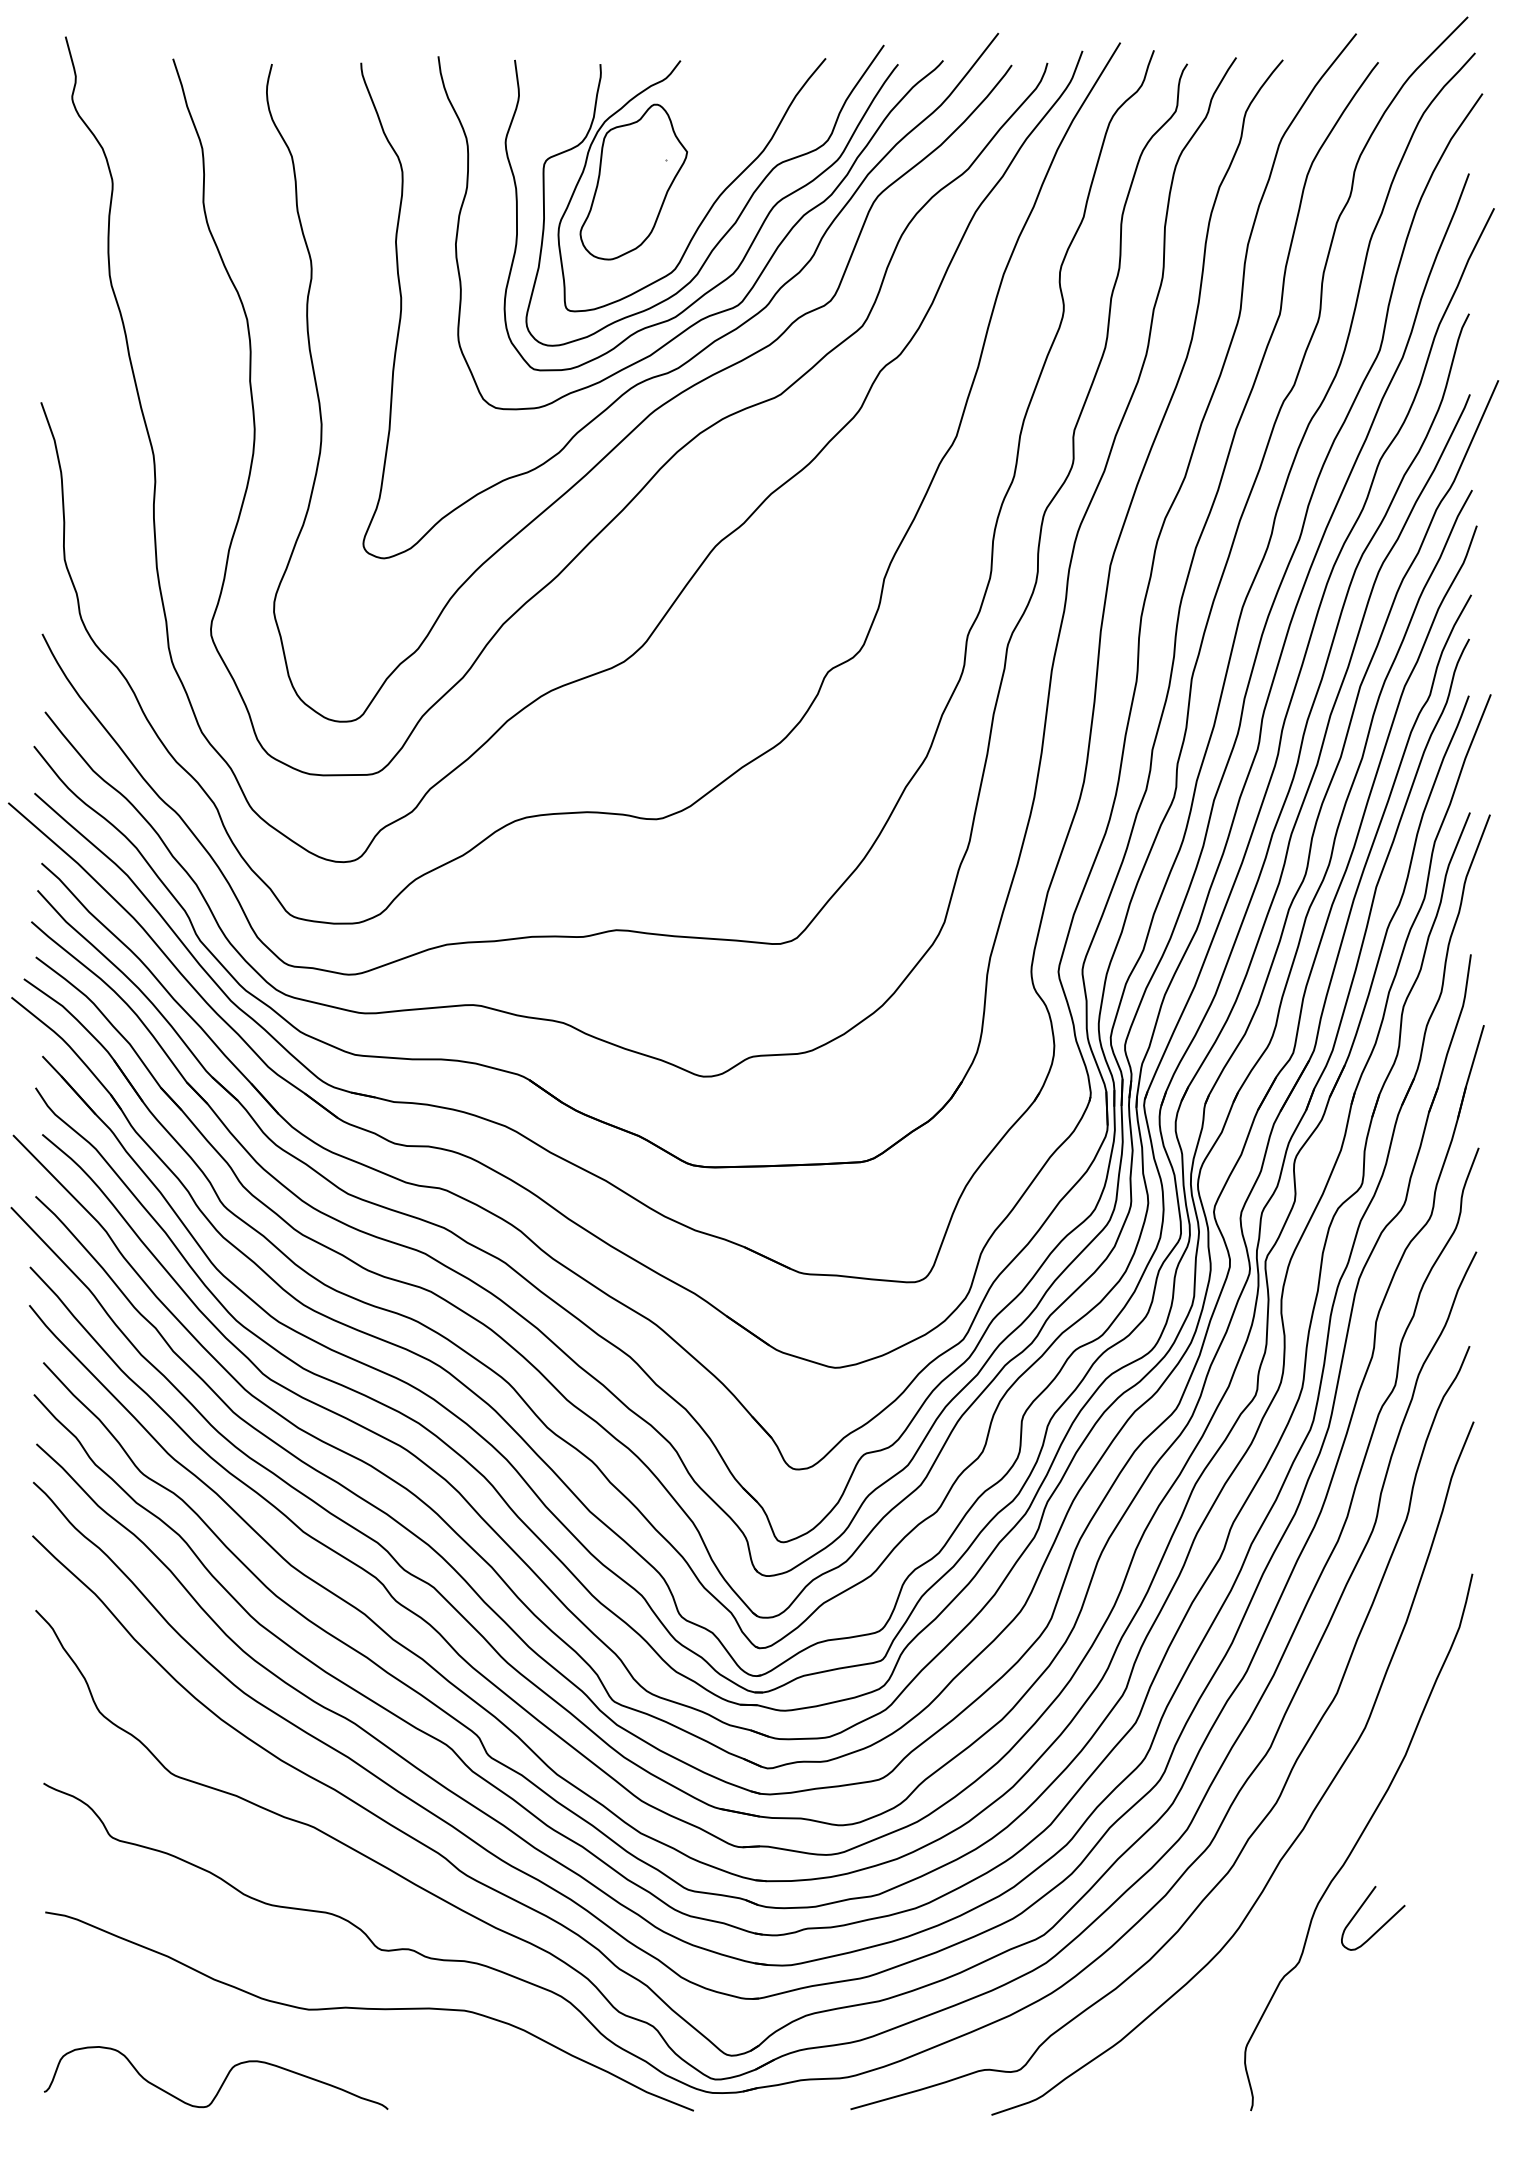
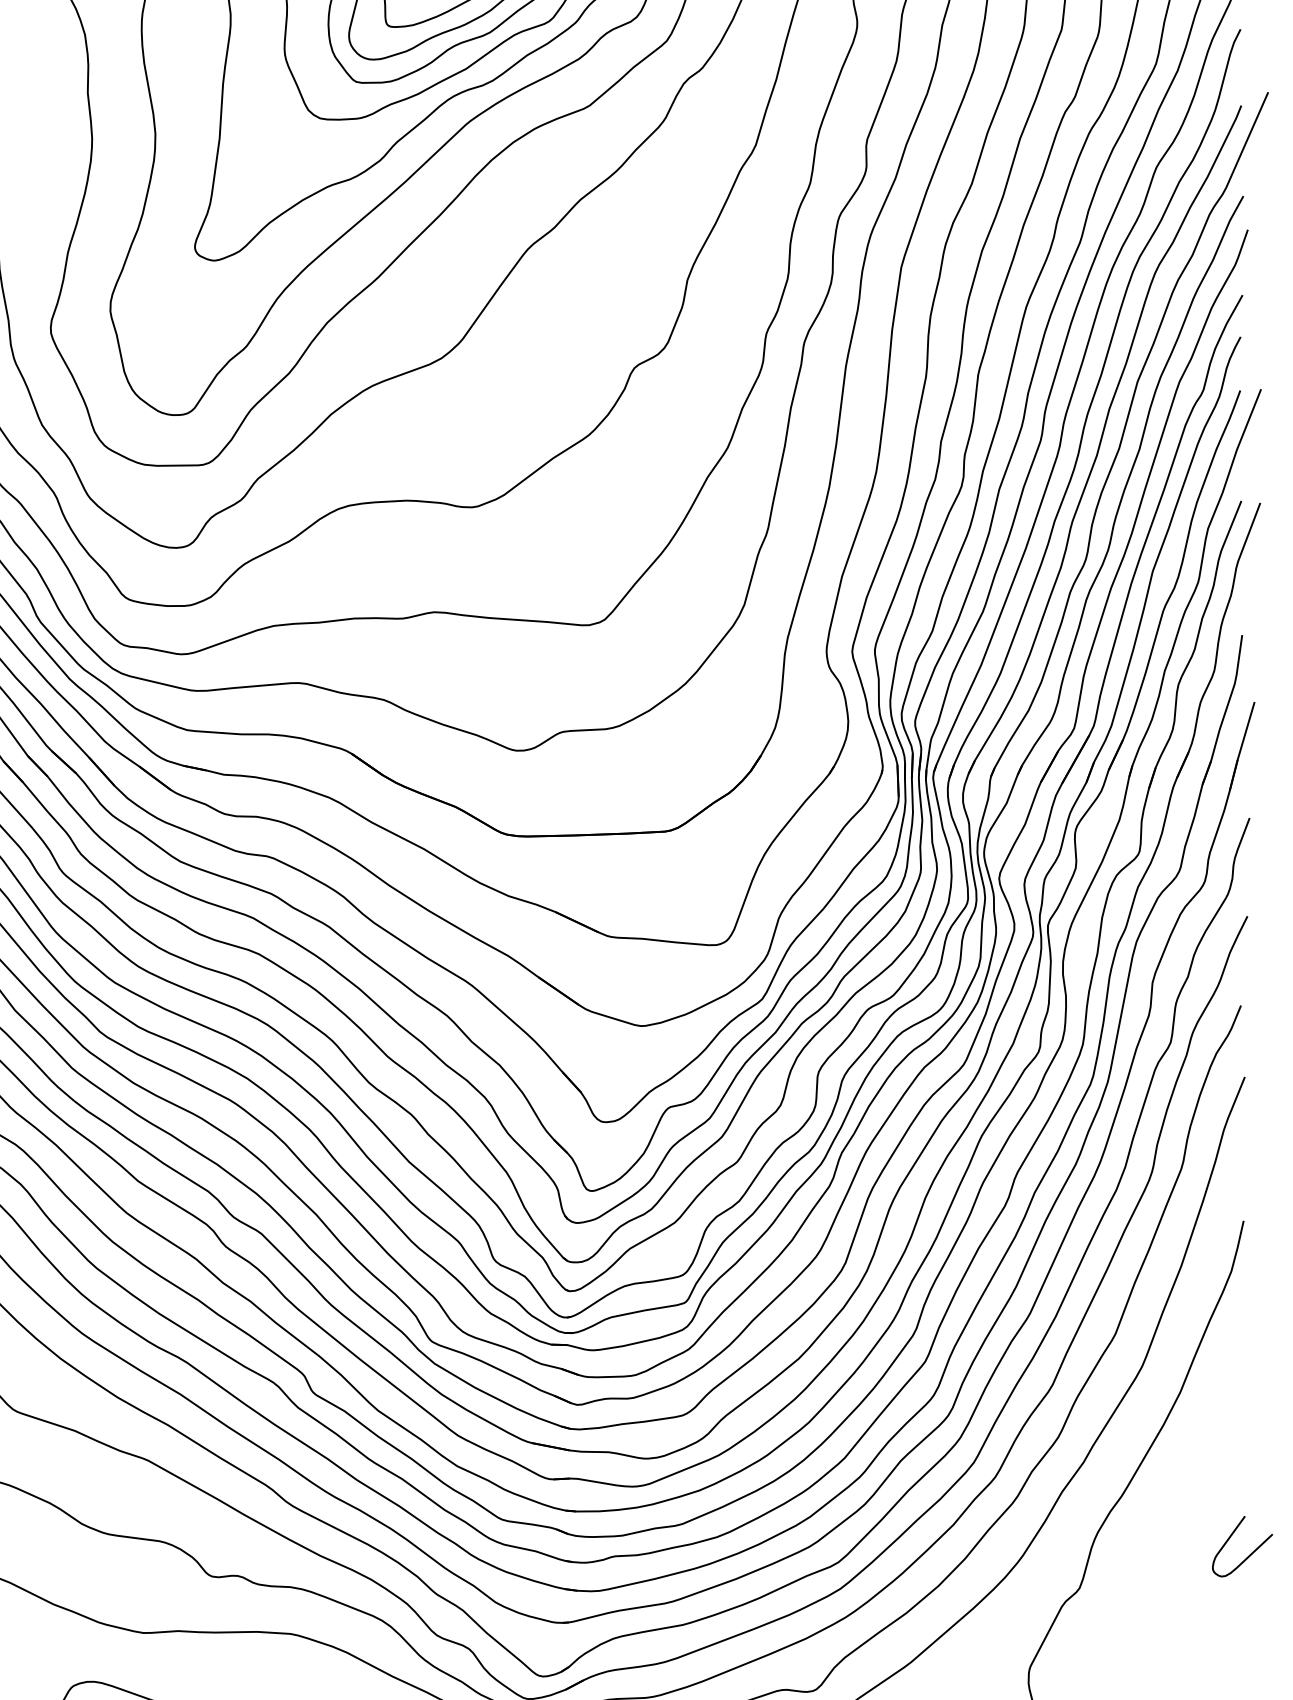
curve: (1382, 1925) -> (1251, 1553), moved

